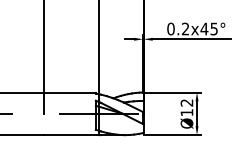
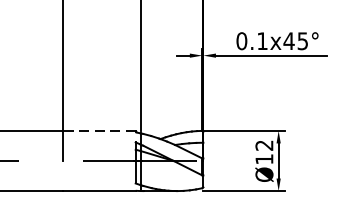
text: (185, 28) -> (262, 40), 0.2x45° -> 0.1x45°
line: (70, 92) -> (99, 130), solid -> dashed

